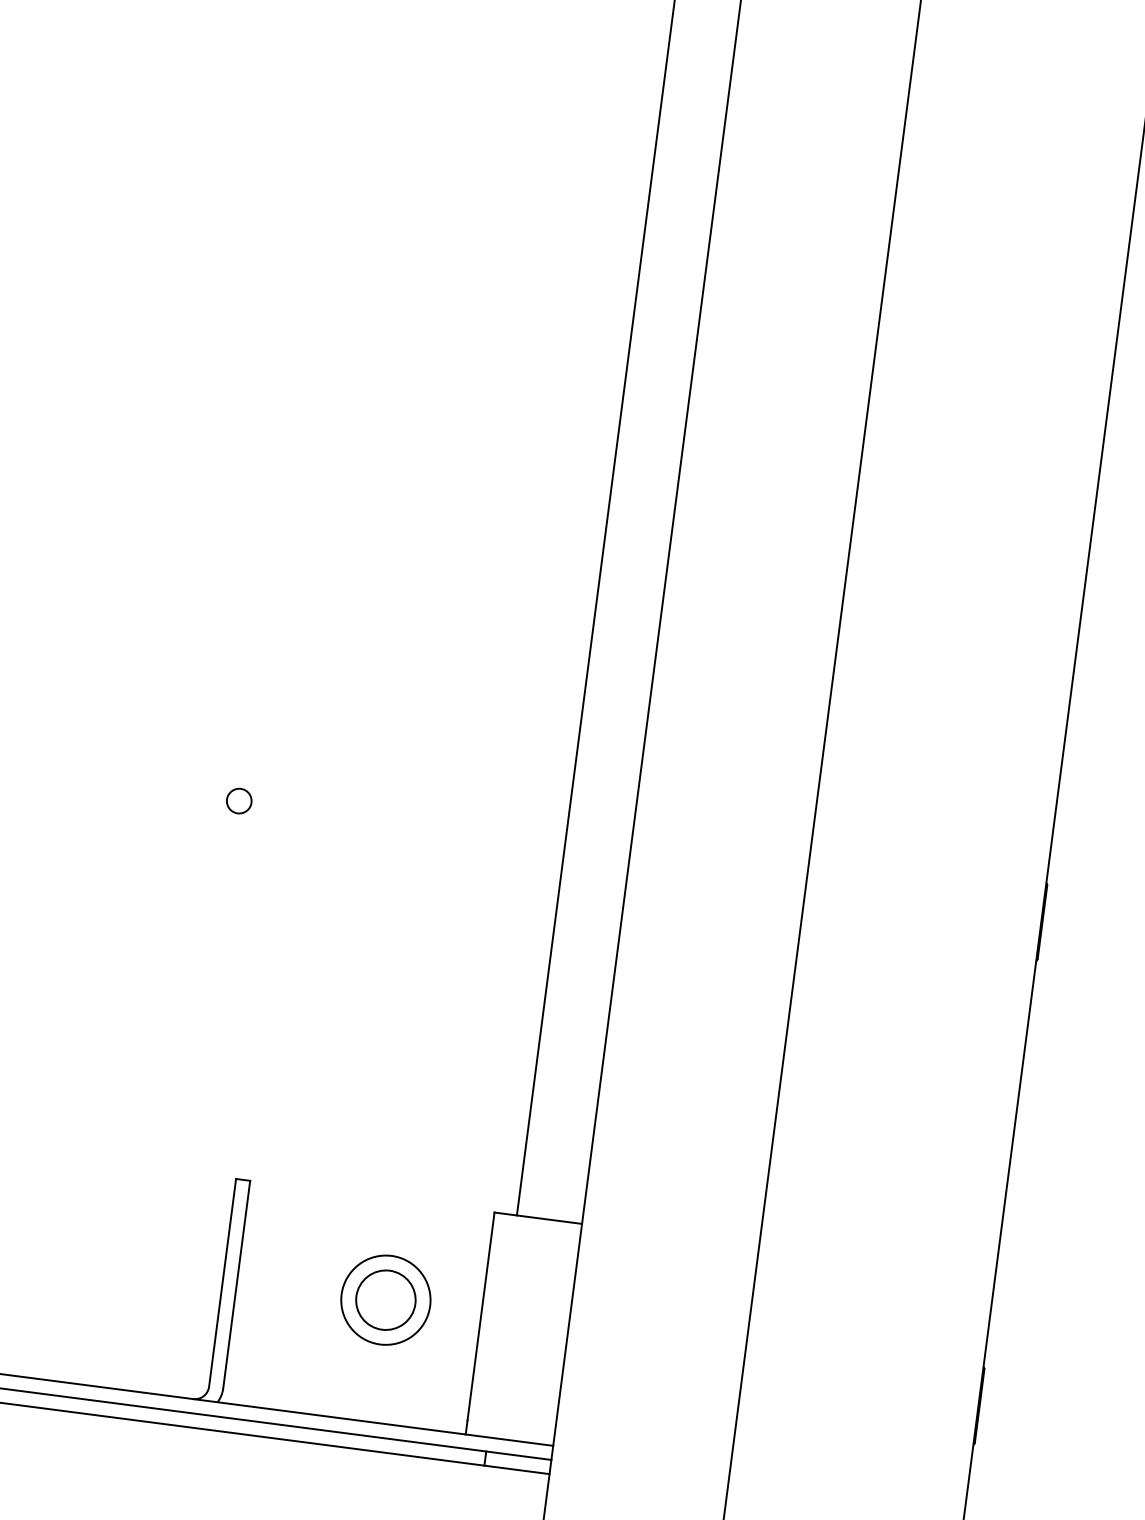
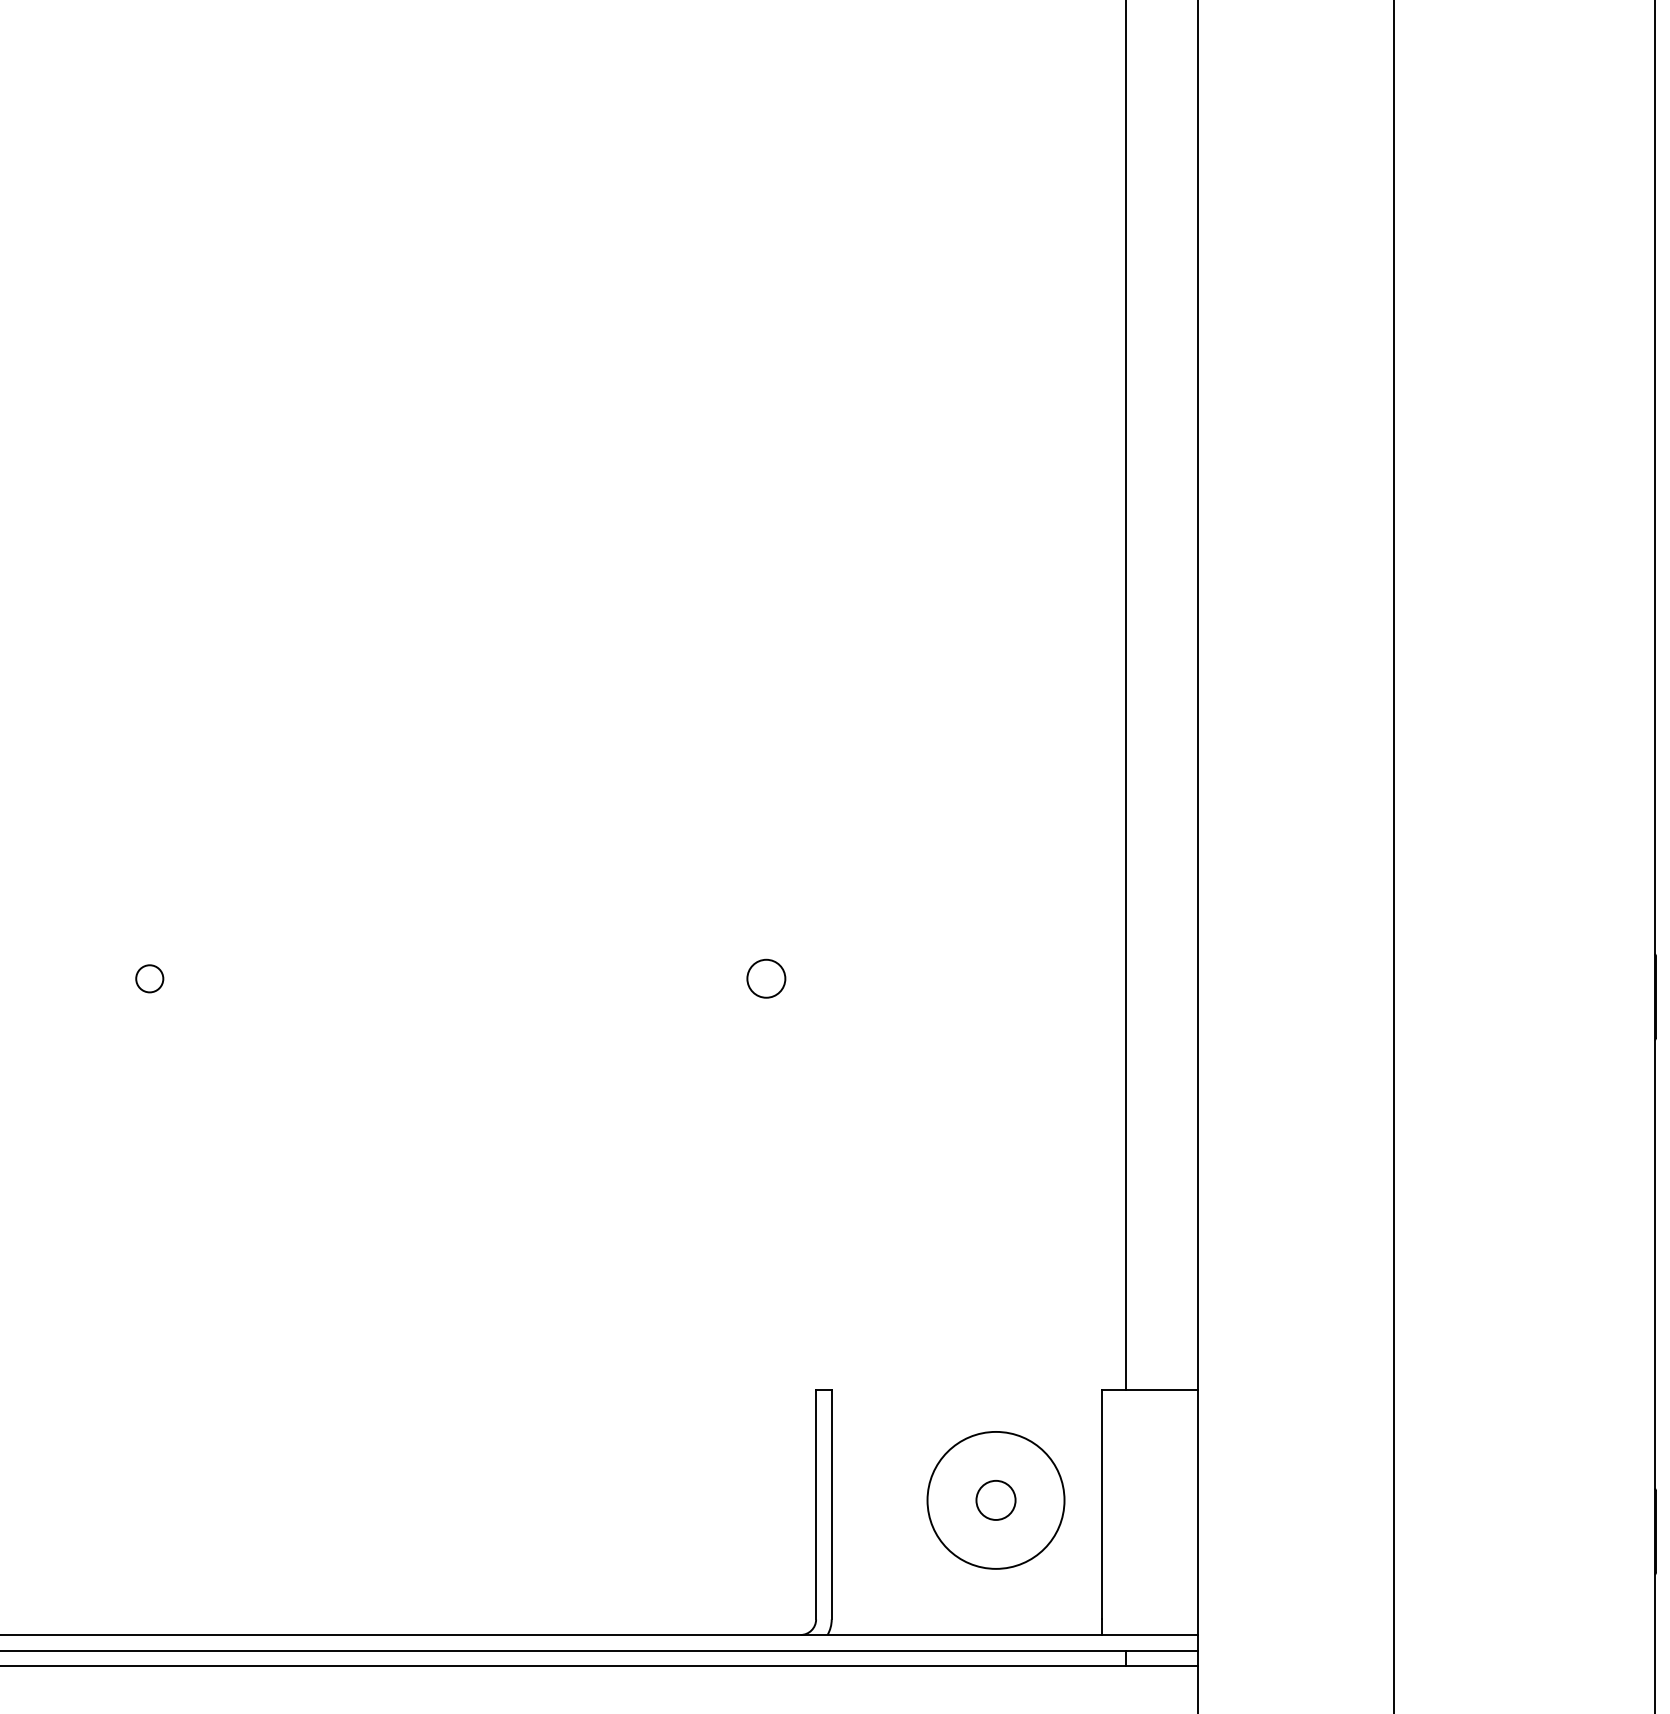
circle: (238, 800) -> (765, 978), size x1.4
circle: (385, 1300) -> (995, 1500), size x0.6
circle: (385, 1300) -> (995, 1500), size x1.4

